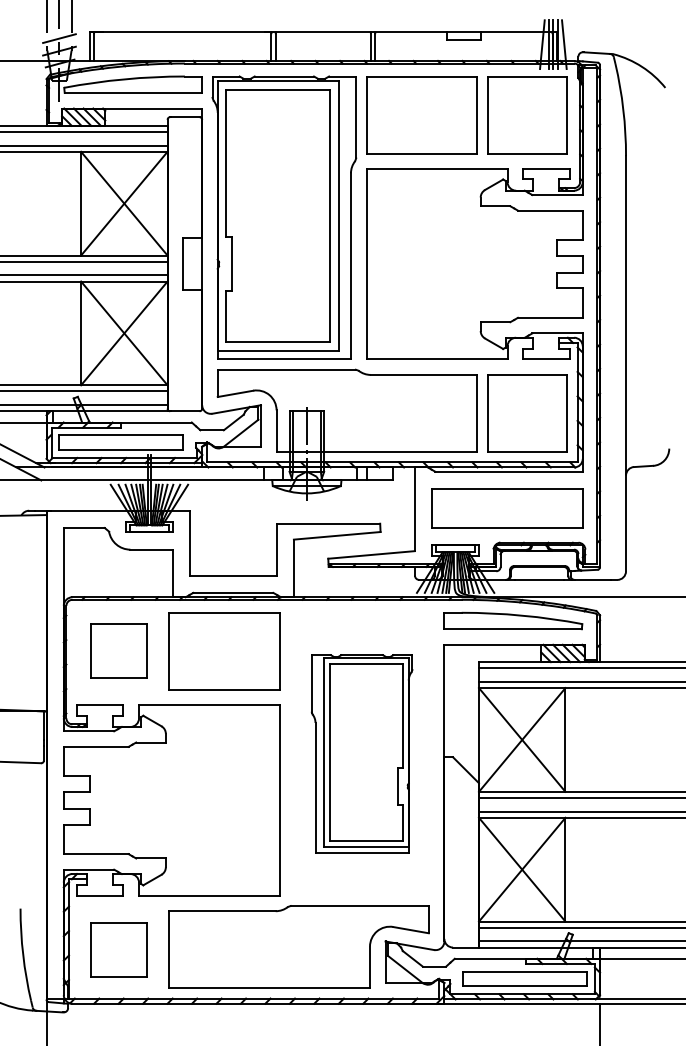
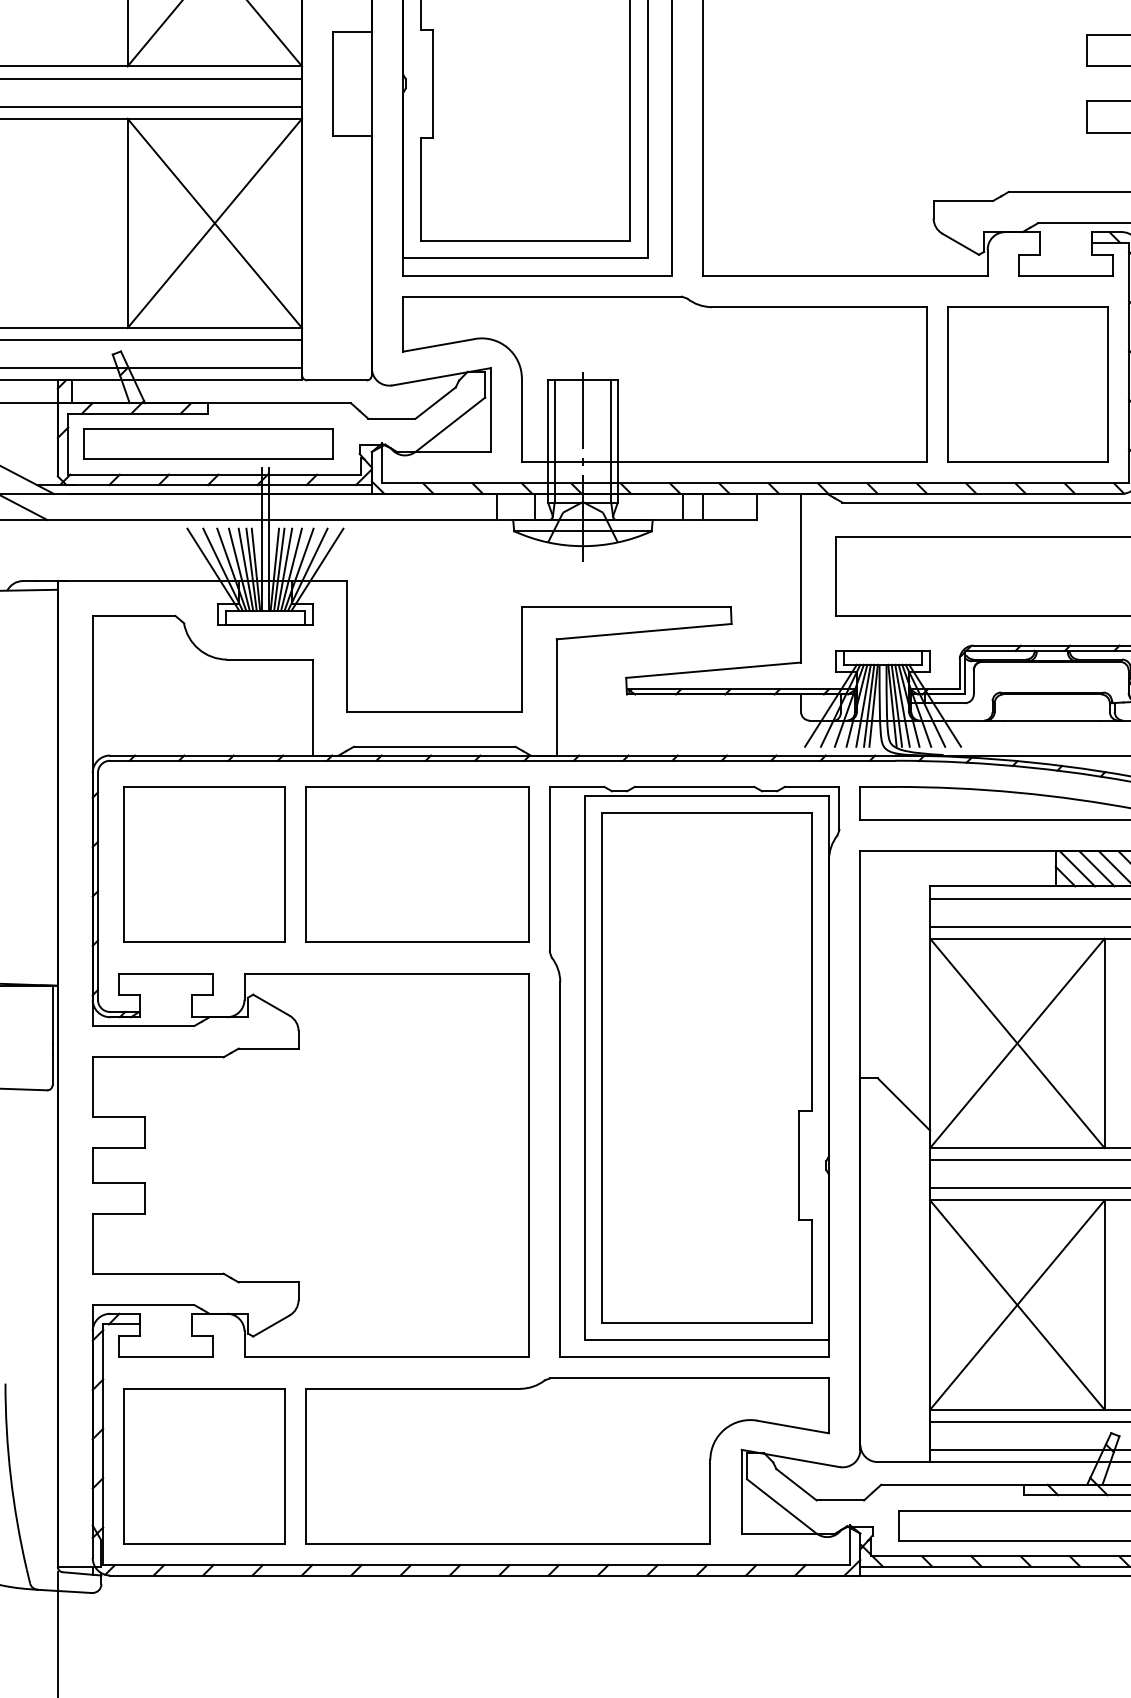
part: (118, 651) -> (203, 864), size x1.43
part: (361, 753) -> (693, 1070), size x1.43
part: (118, 949) -> (203, 1466), size x1.43

